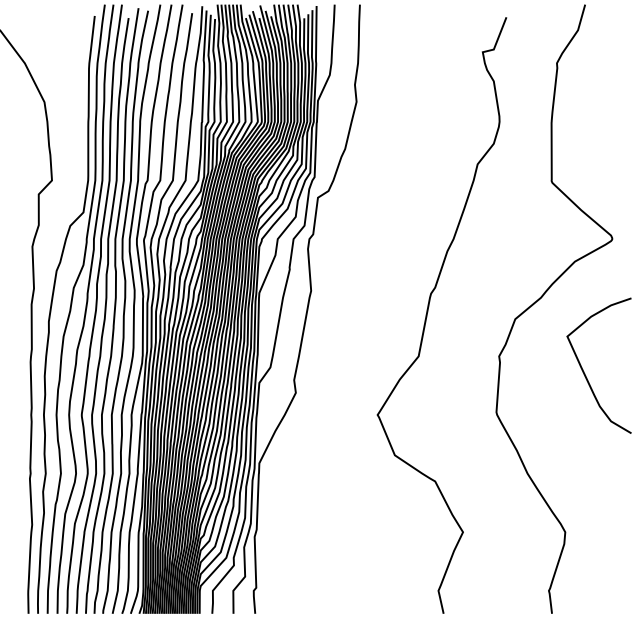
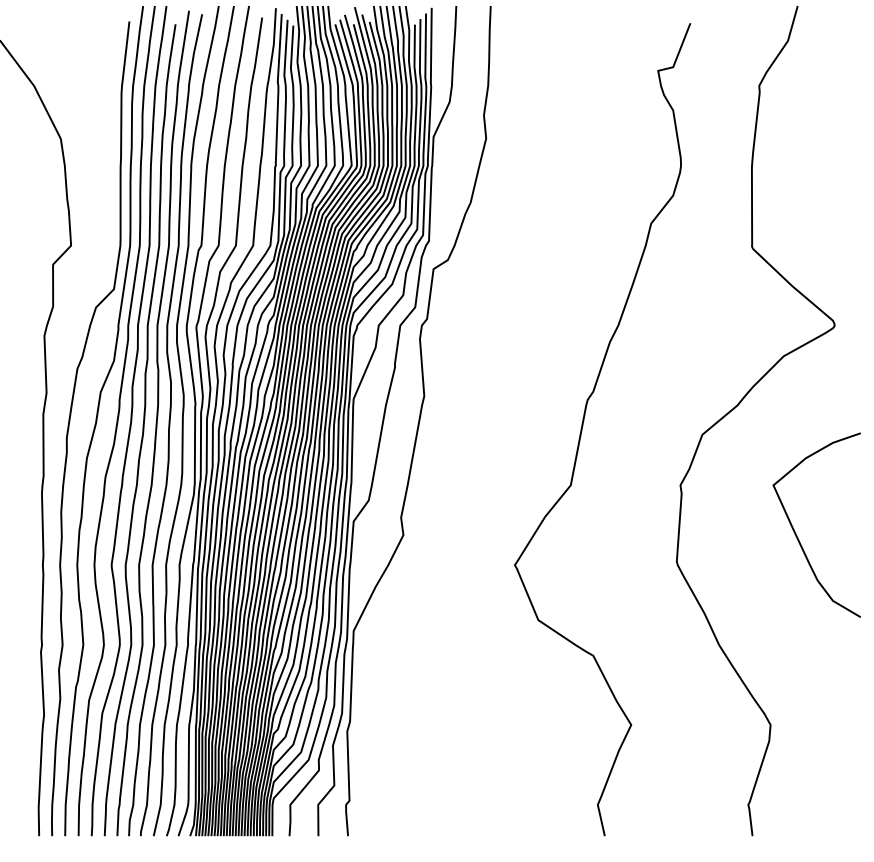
curve: (584, 371) -> (796, 533), moved

